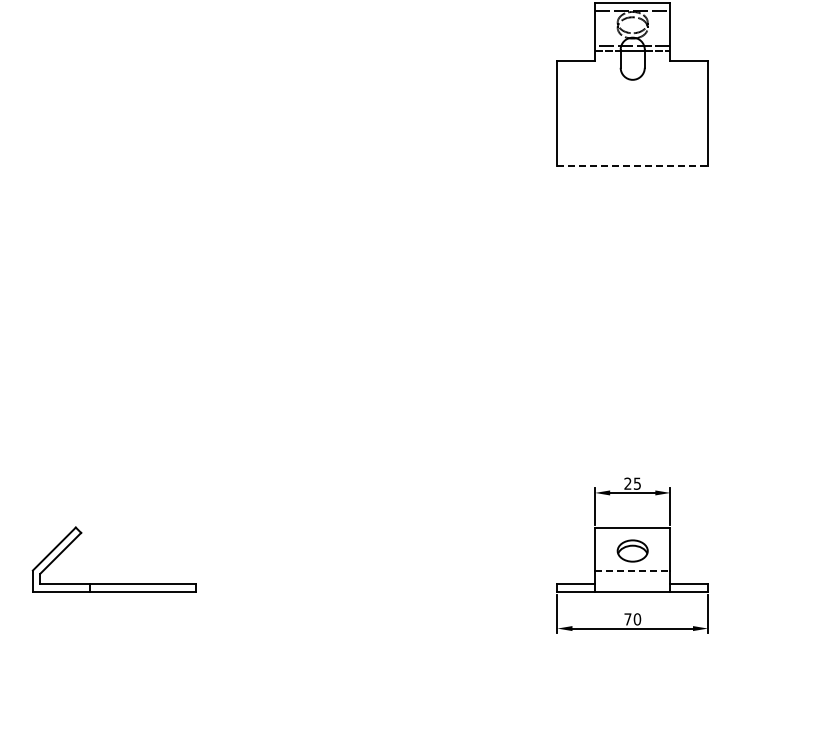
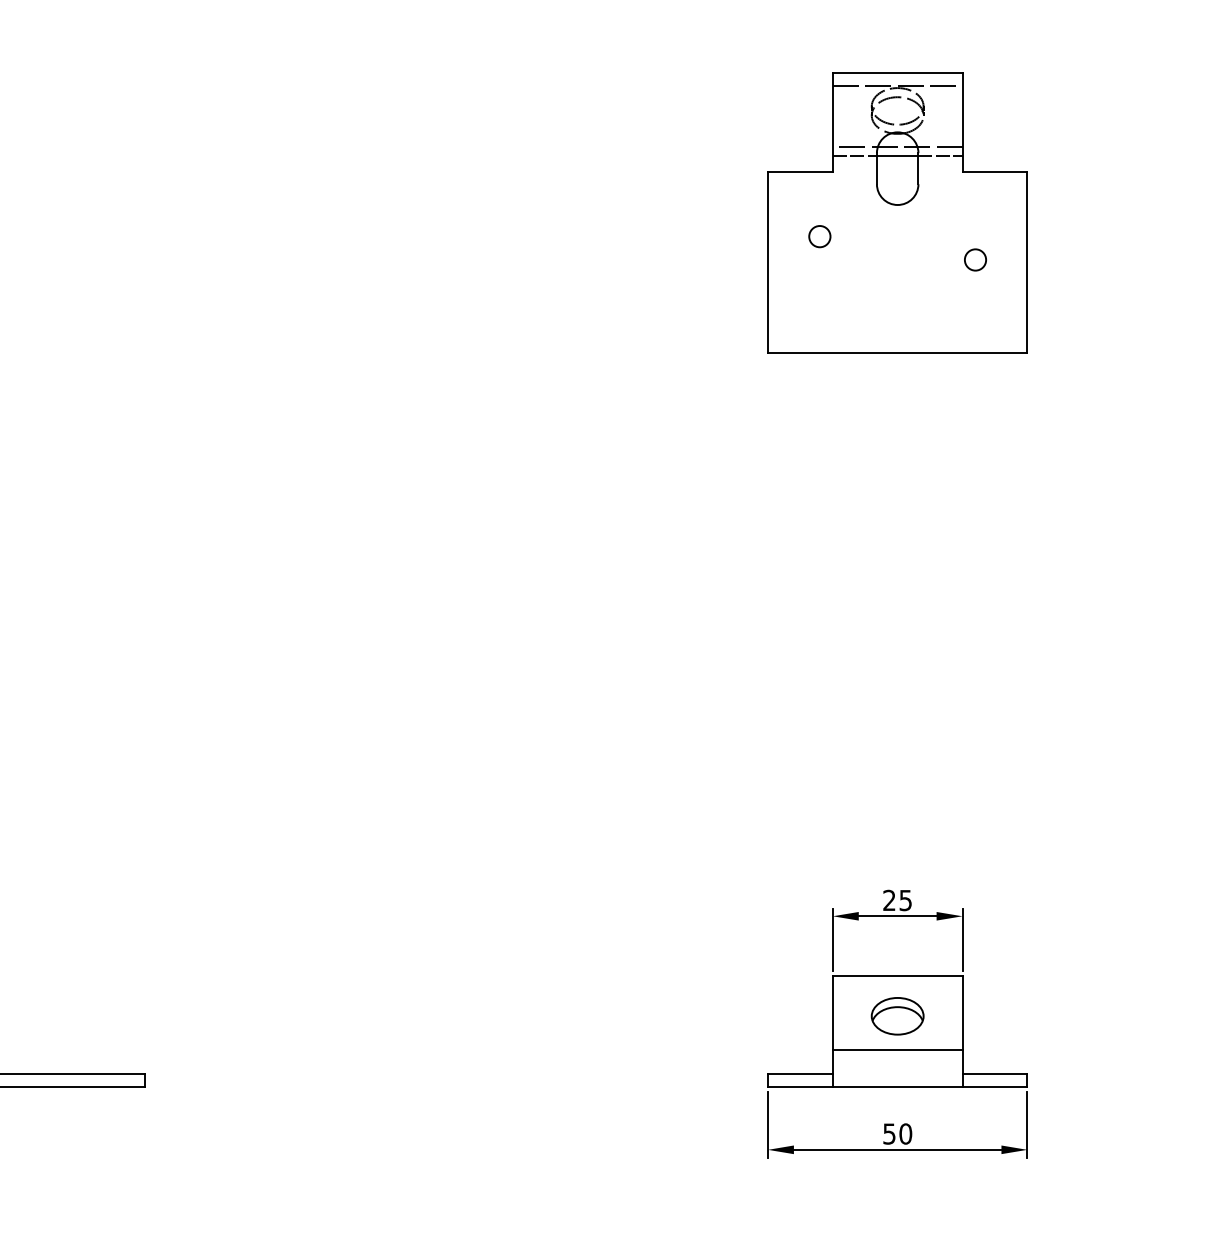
circle: (587, 98) -> (819, 237), added
circle: (677, 111) -> (974, 259), added
line: (633, 166) -> (898, 354), dashed -> solid
line: (632, 570) -> (897, 1049), dashed -> solid
text: (627, 619) -> (888, 1134), 70 -> 50

